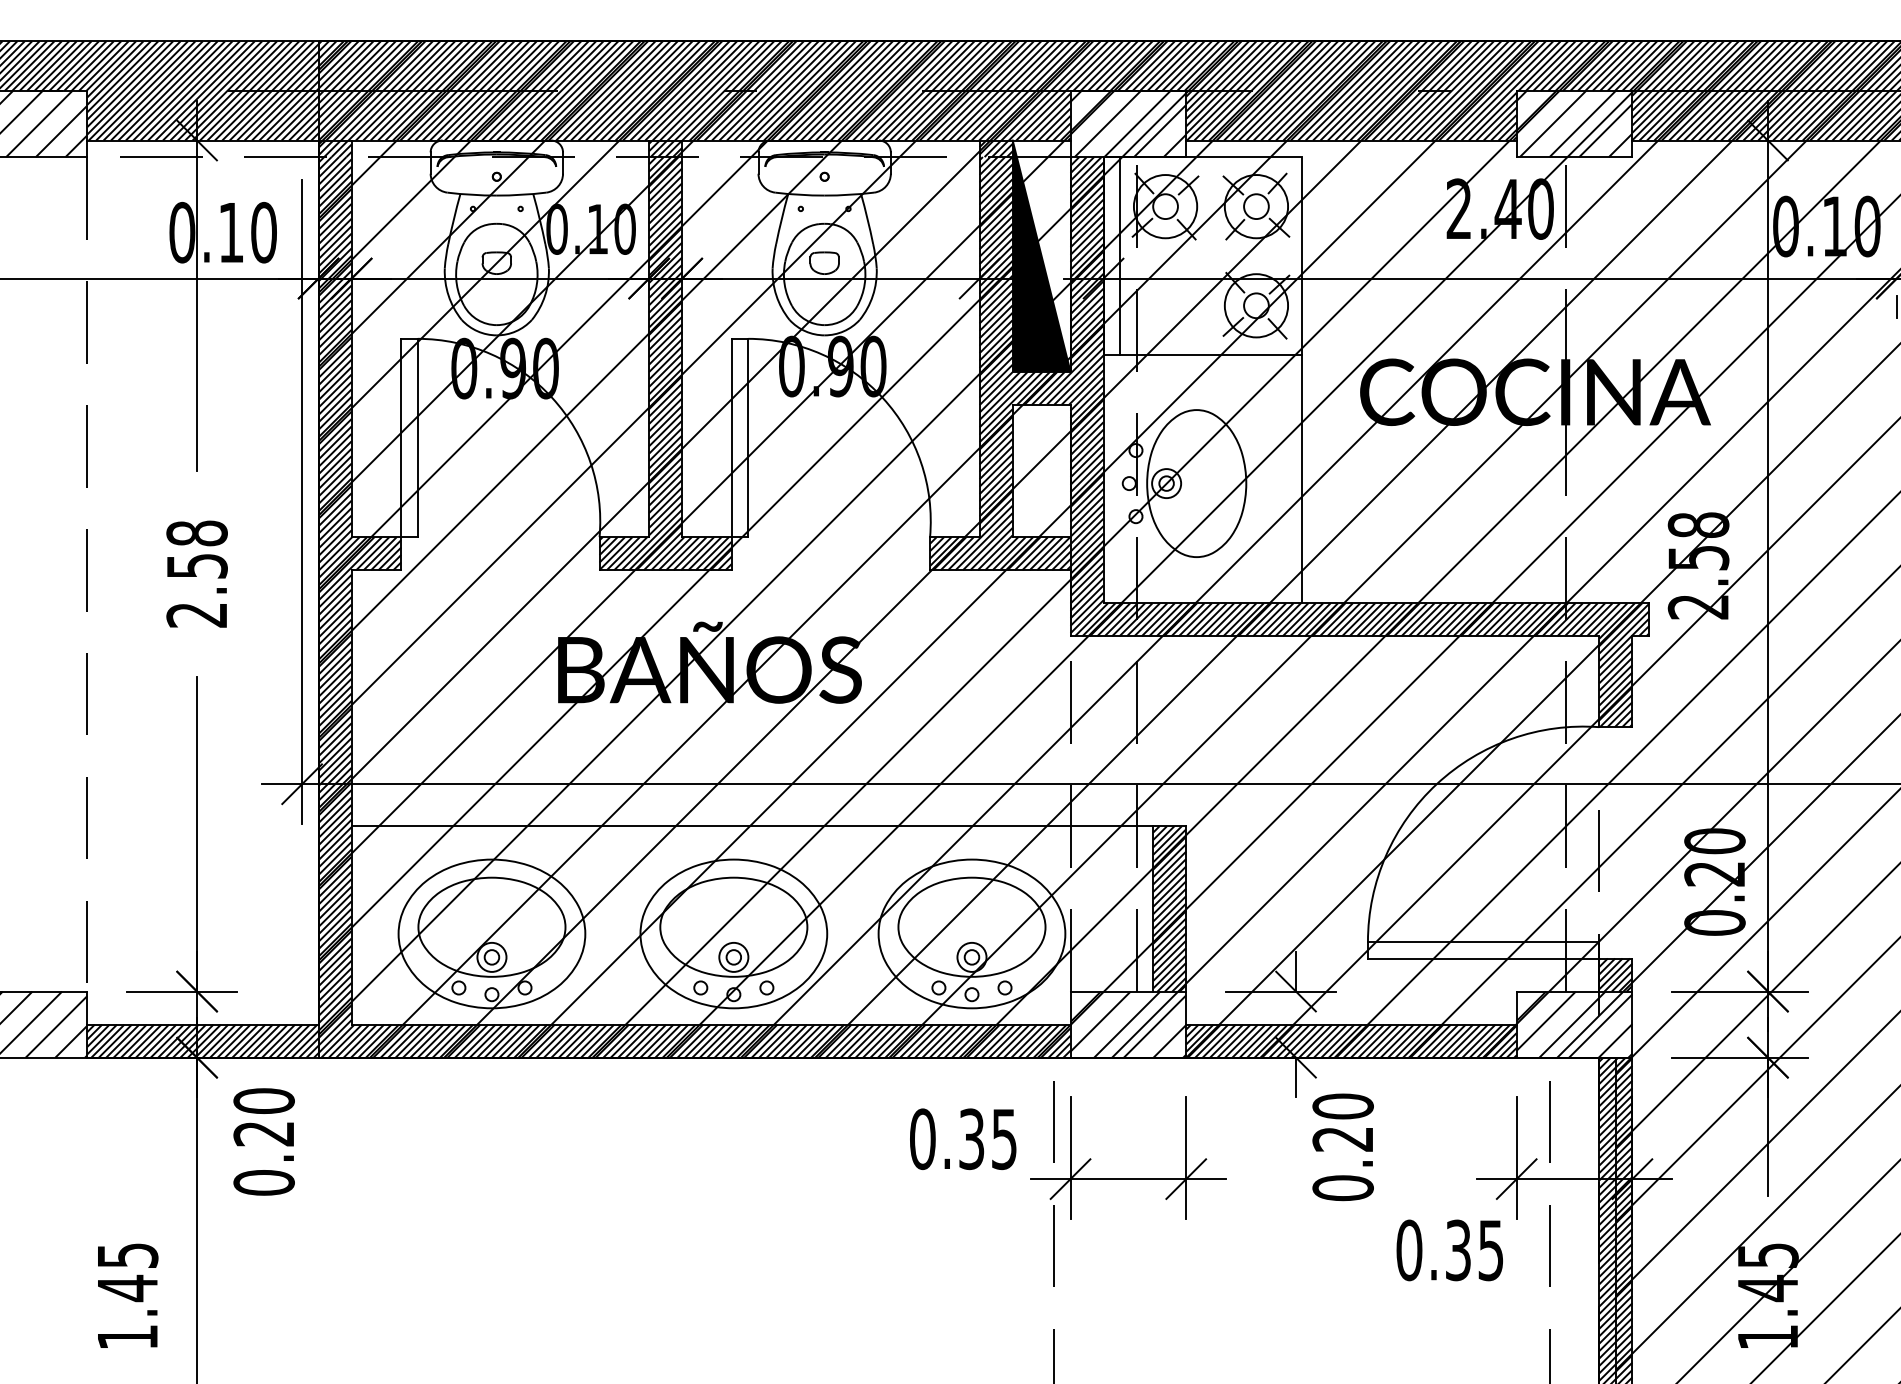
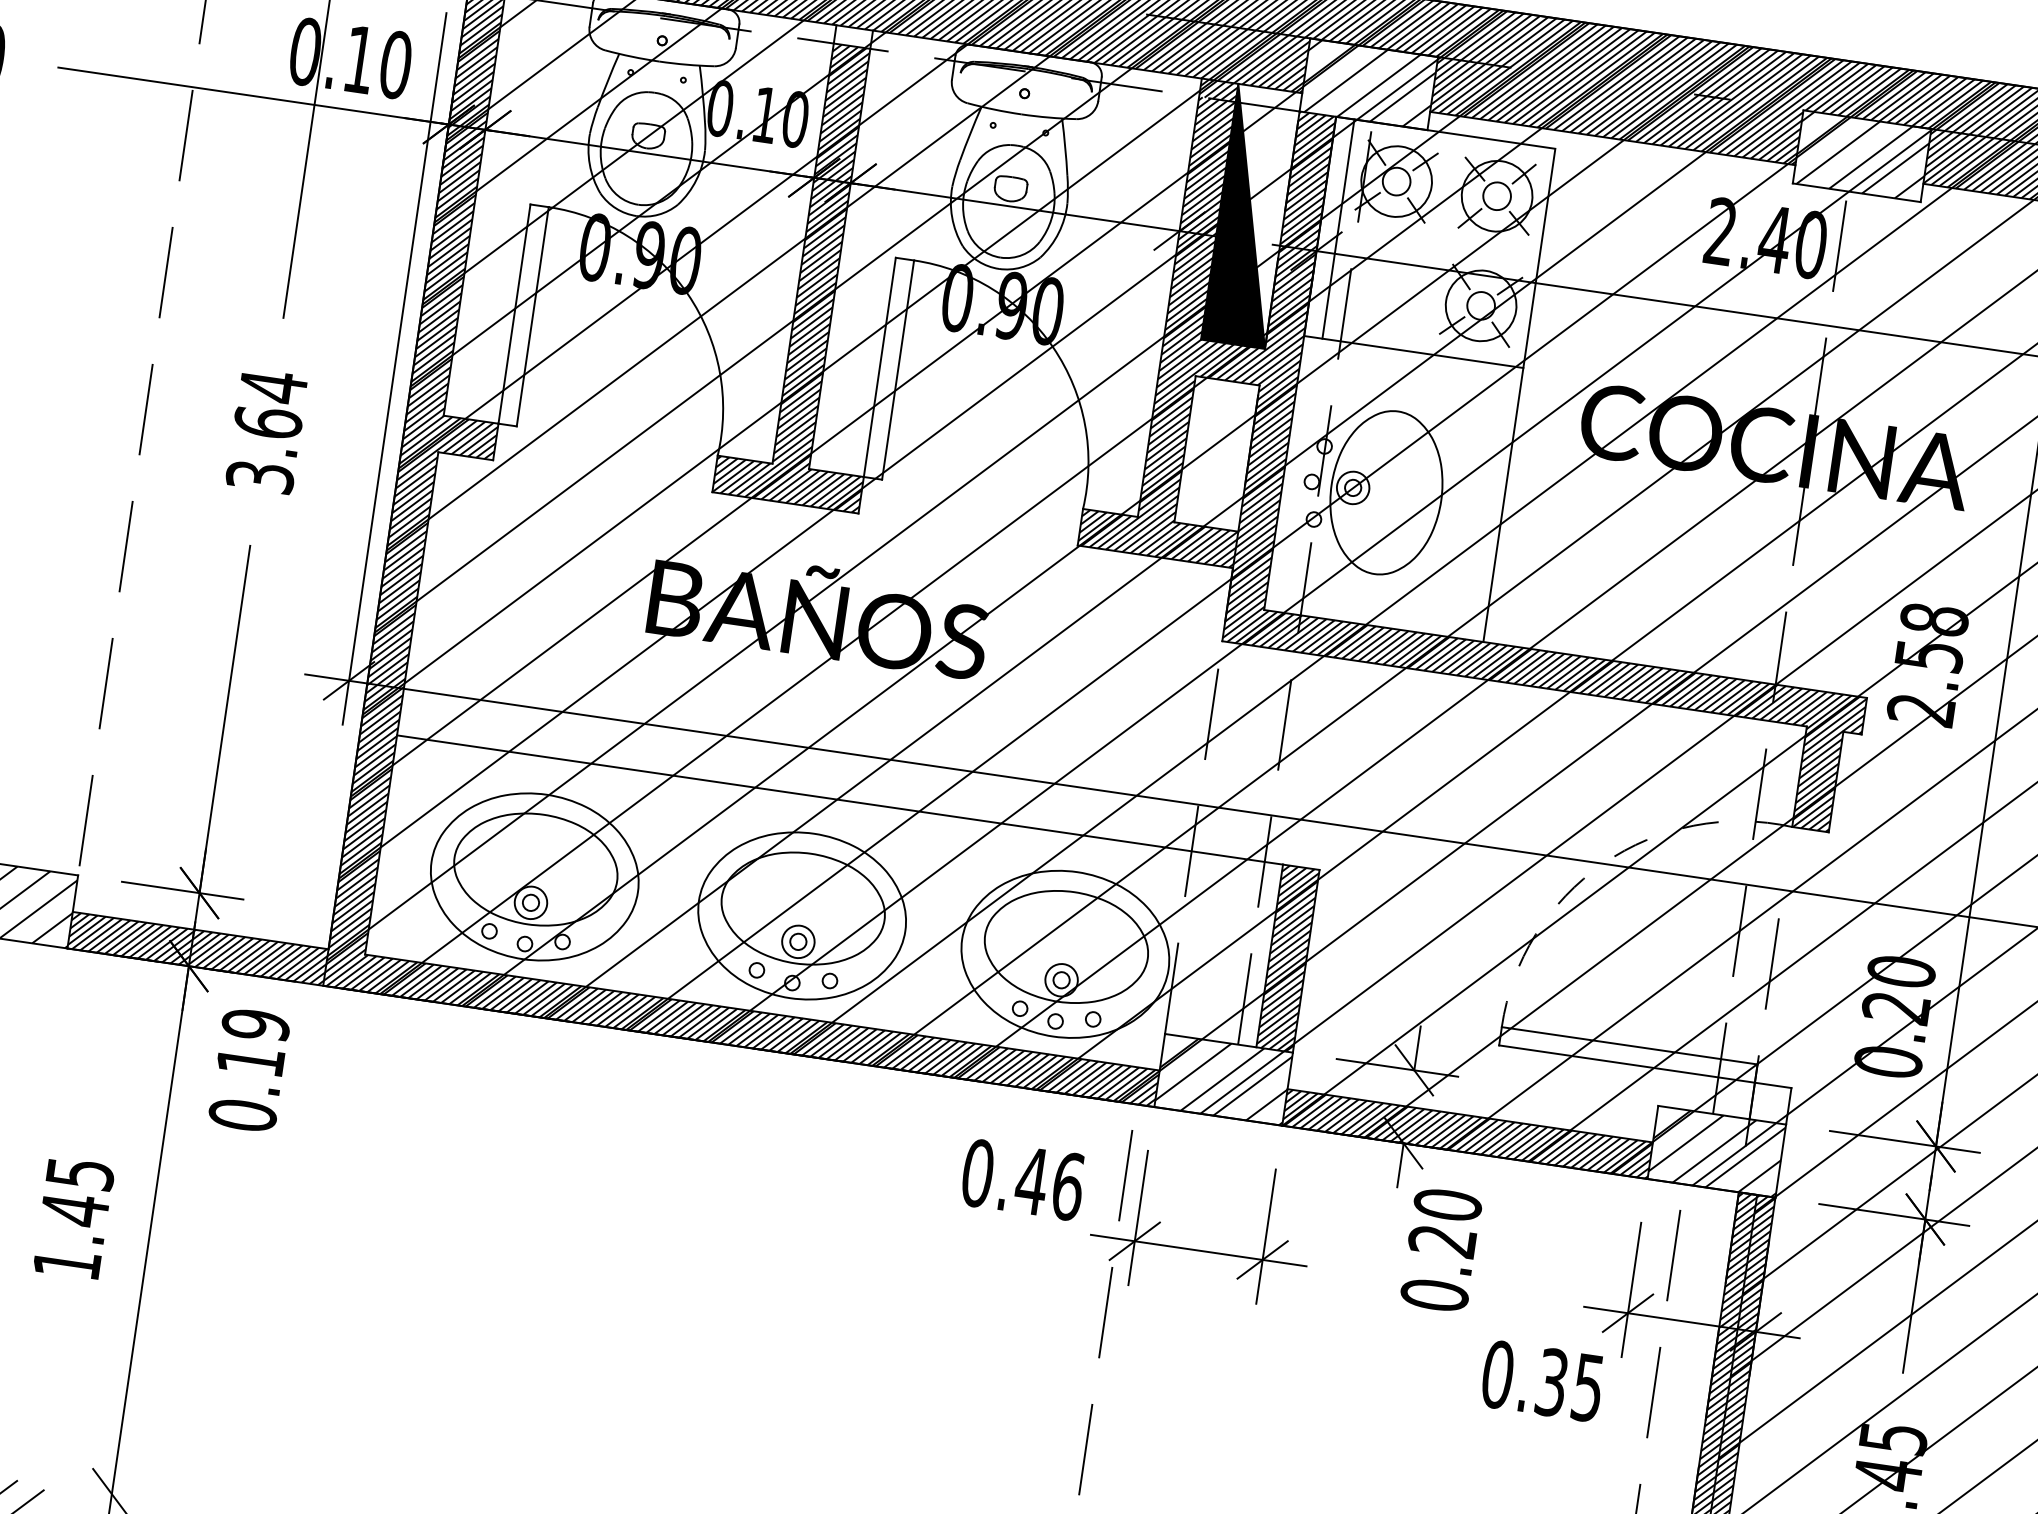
hatch: (665, 148) -> (853, 36), removed
text: (196, 573) -> (266, 430), 2.58 -> 3.64
arc: (1436, 784) -> (1602, 864), solid -> dashed
hatch: (1615, 974) -> (1770, 1102), removed
text: (263, 1117) -> (252, 1043), 0.20 -> 0.19
text: (987, 1139) -> (1049, 1184), 0.35 -> 0.46

